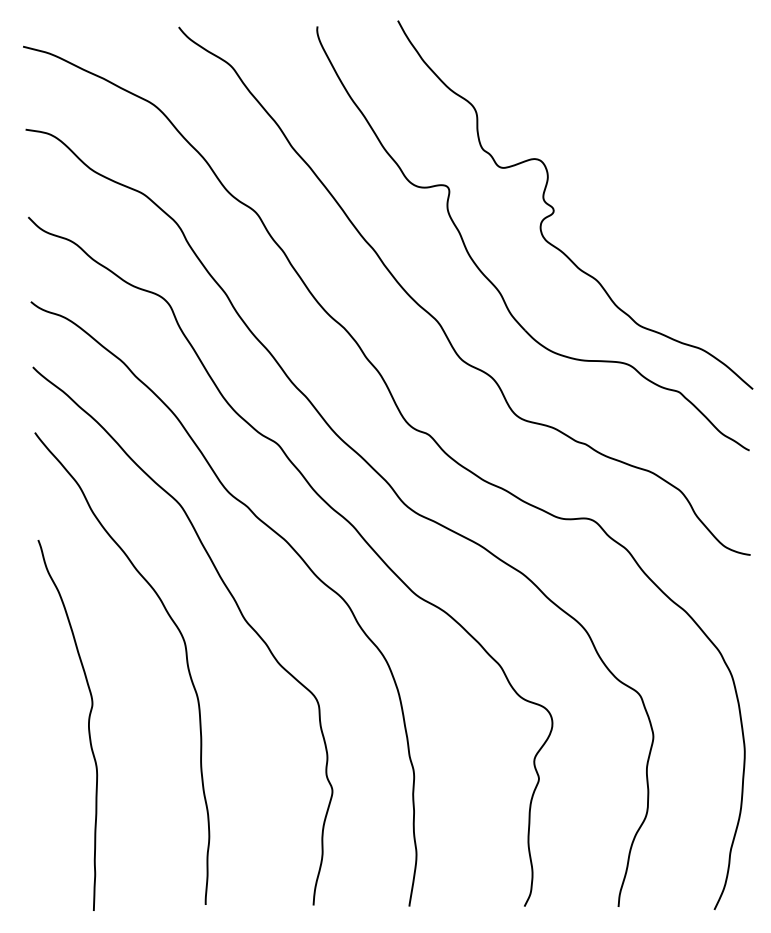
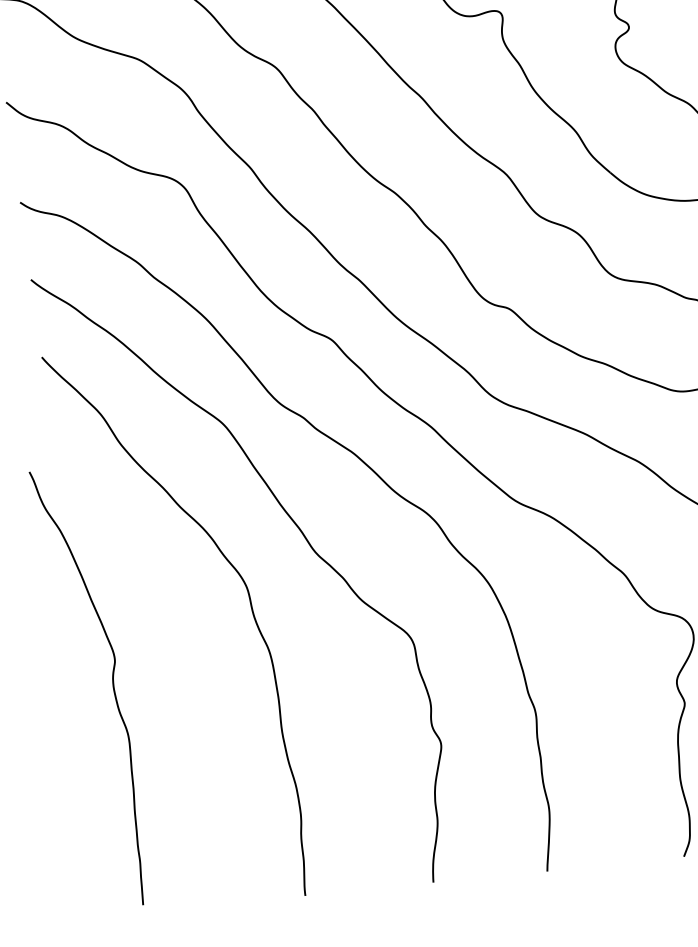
curve: (88, 725) -> (112, 685), moved

